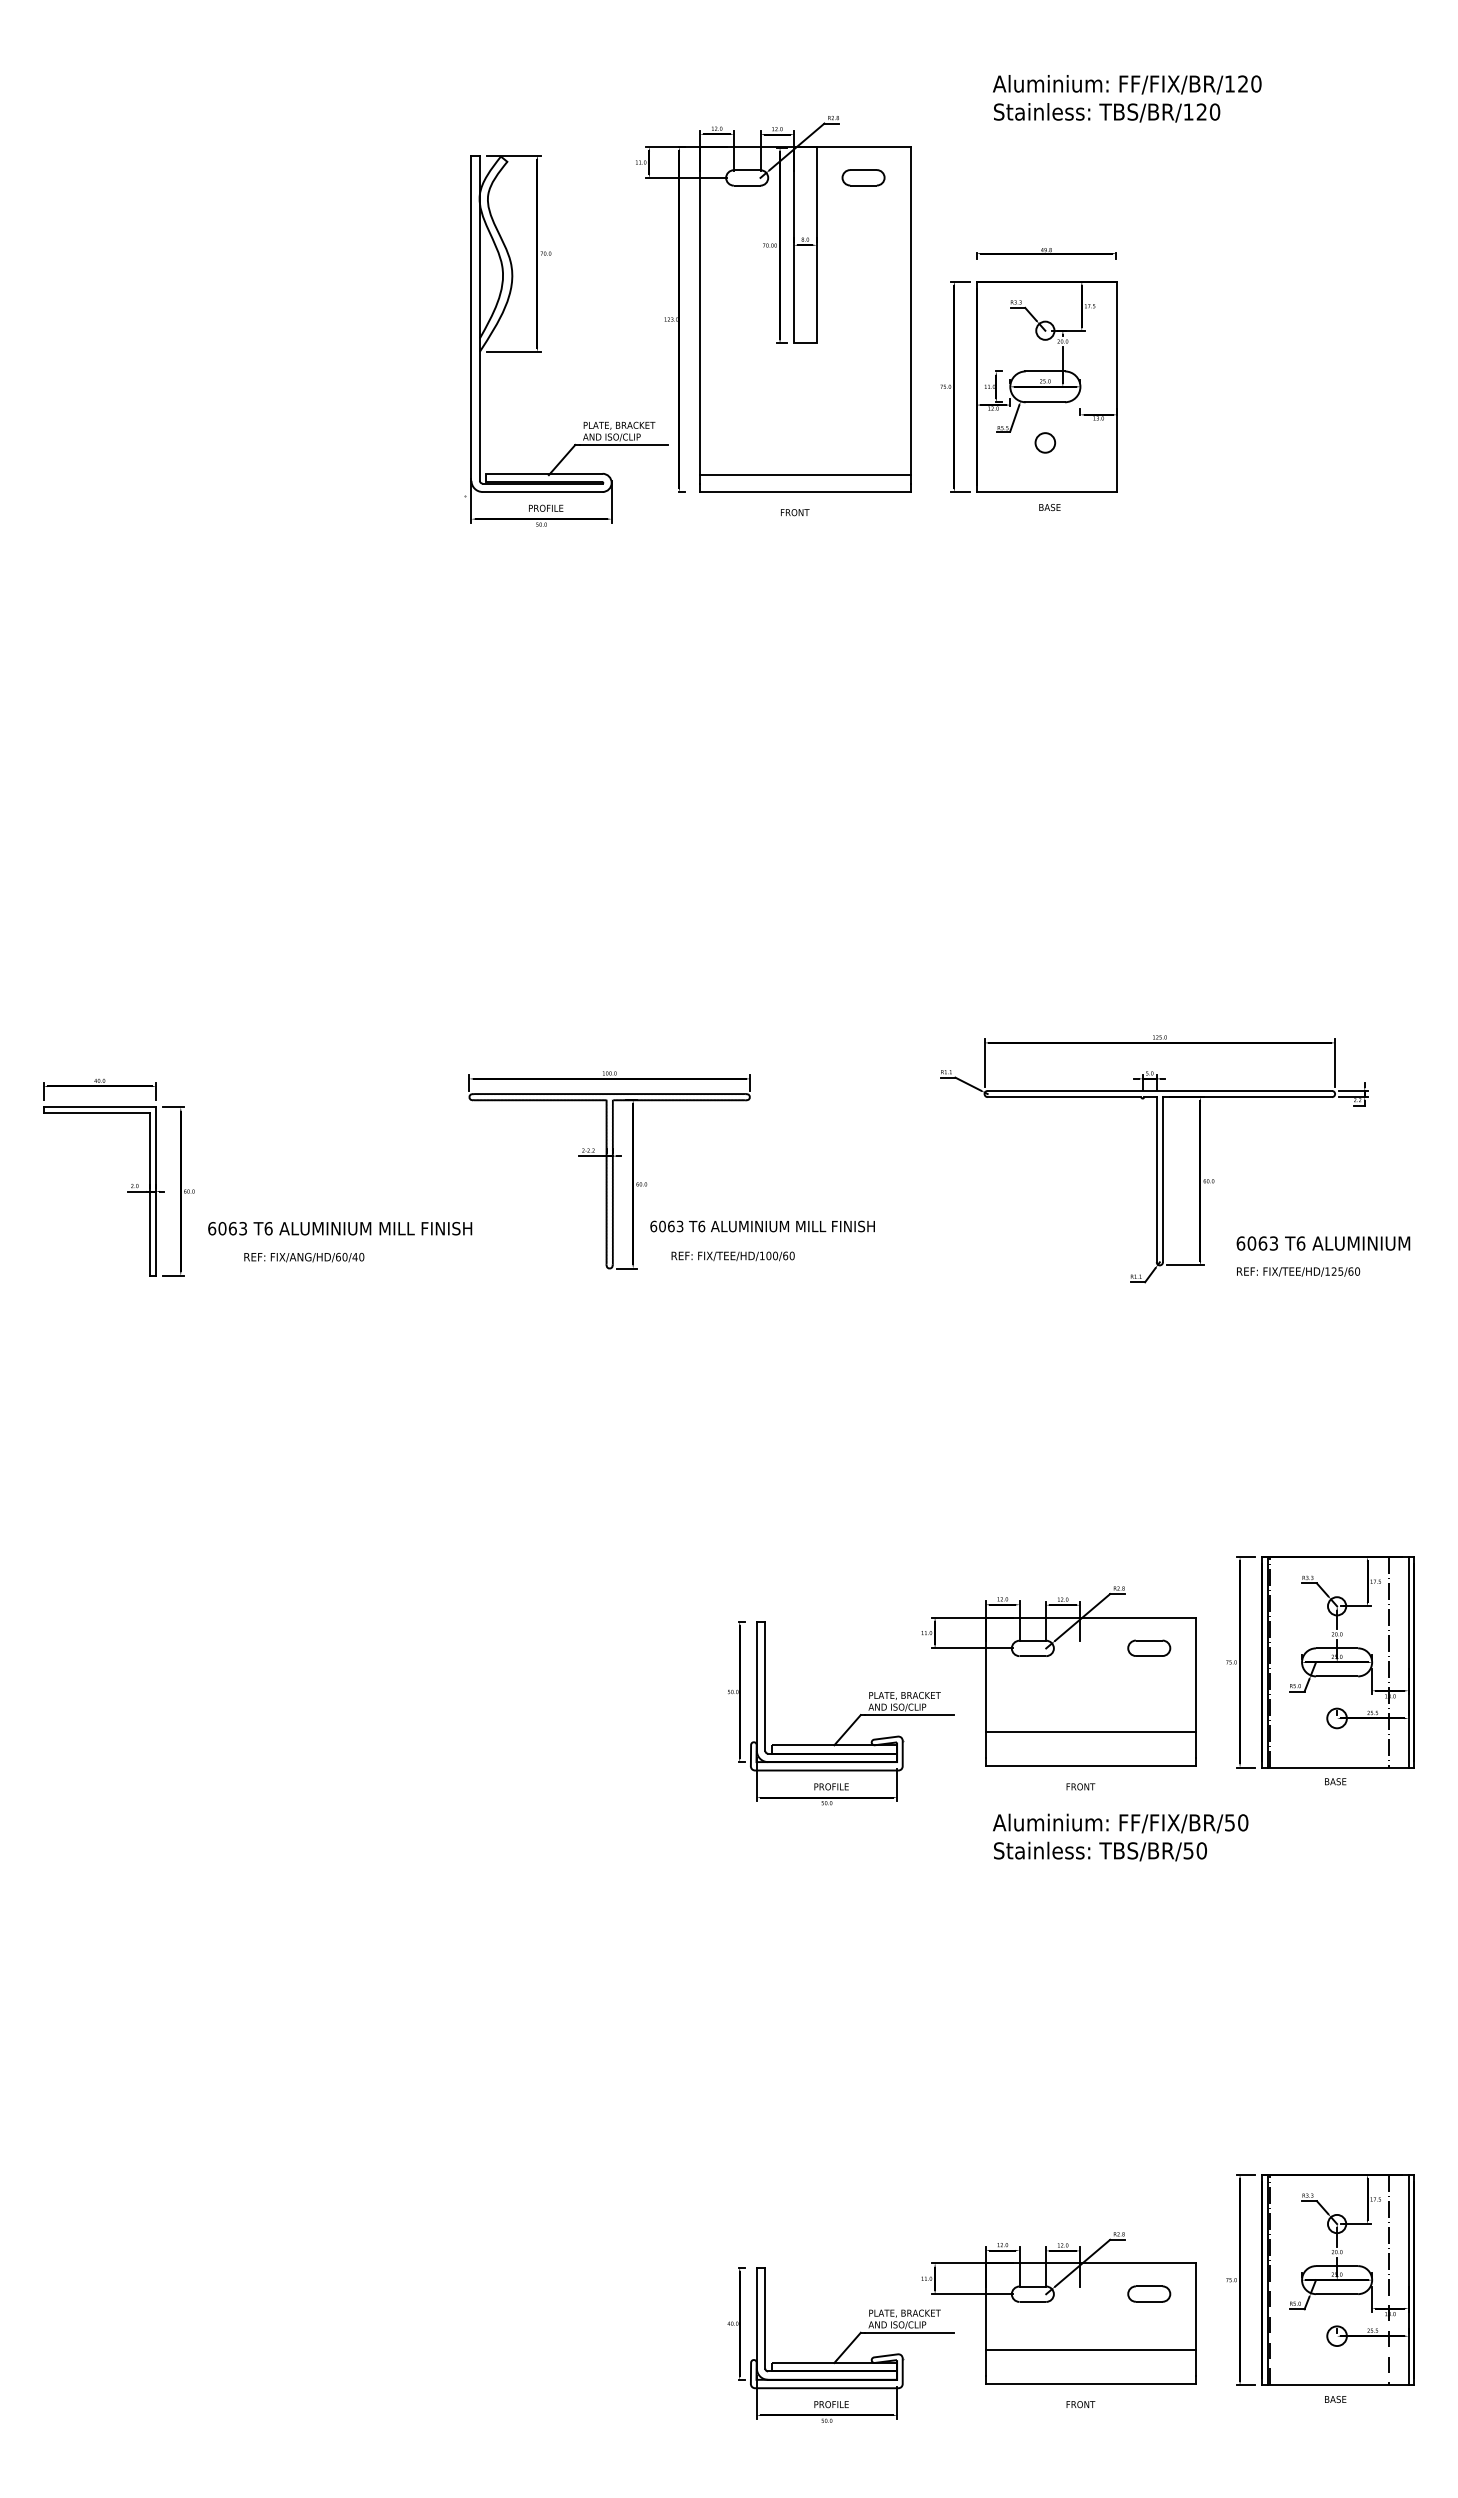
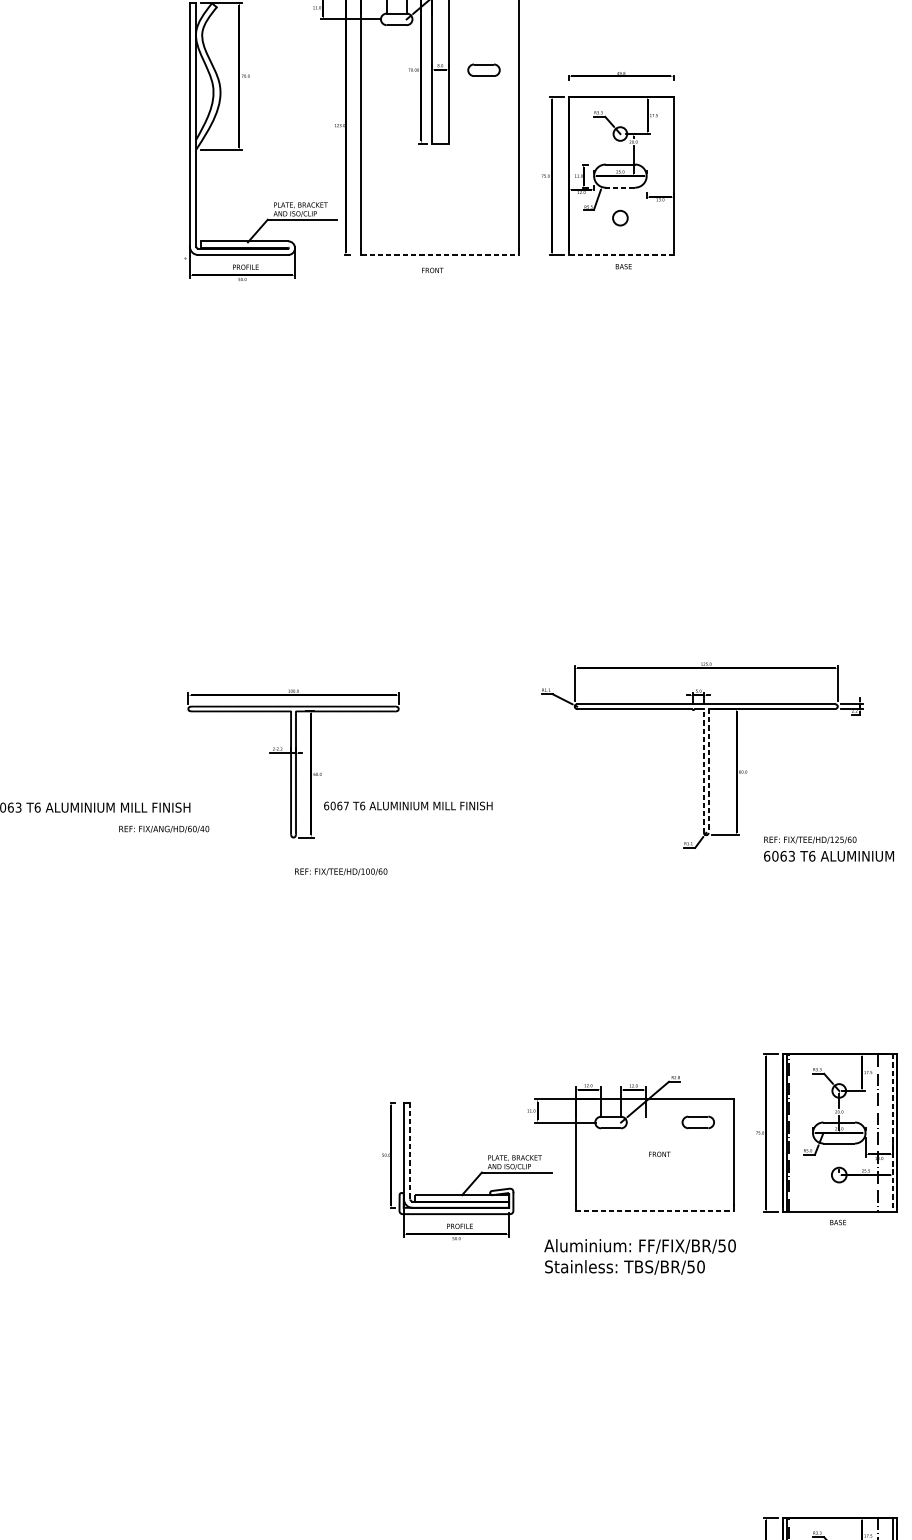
part: (863, 177) -> (483, 70), moved
line: (1045, 402) -> (620, 187), solid -> dashed
line: (805, 475) -> (440, 242), removed
line: (805, 492) -> (440, 255), solid -> dashed
line: (1046, 492) -> (621, 255), solid -> dashed
line: (1156, 1179) -> (703, 770), solid -> dashed
line: (1162, 1179) -> (708, 770), solid -> dashed
text: (679, 1226) -> (345, 806), 6063 -> 6067
text: (1323, 1243) -> (829, 856), moved
text: (732, 1256) -> (340, 872), moved
text: (304, 1257) -> (164, 829), moved
line: (1408, 1662) -> (892, 1133), solid -> dashed
line: (765, 1686) -> (410, 1151), solid -> dashed
line: (1090, 1732) -> (654, 1185), removed
line: (1091, 1766) -> (655, 1211), solid -> dashed
text: (1080, 1786) -> (659, 1154), moved
text: (1120, 1837) -> (640, 1256), moved

